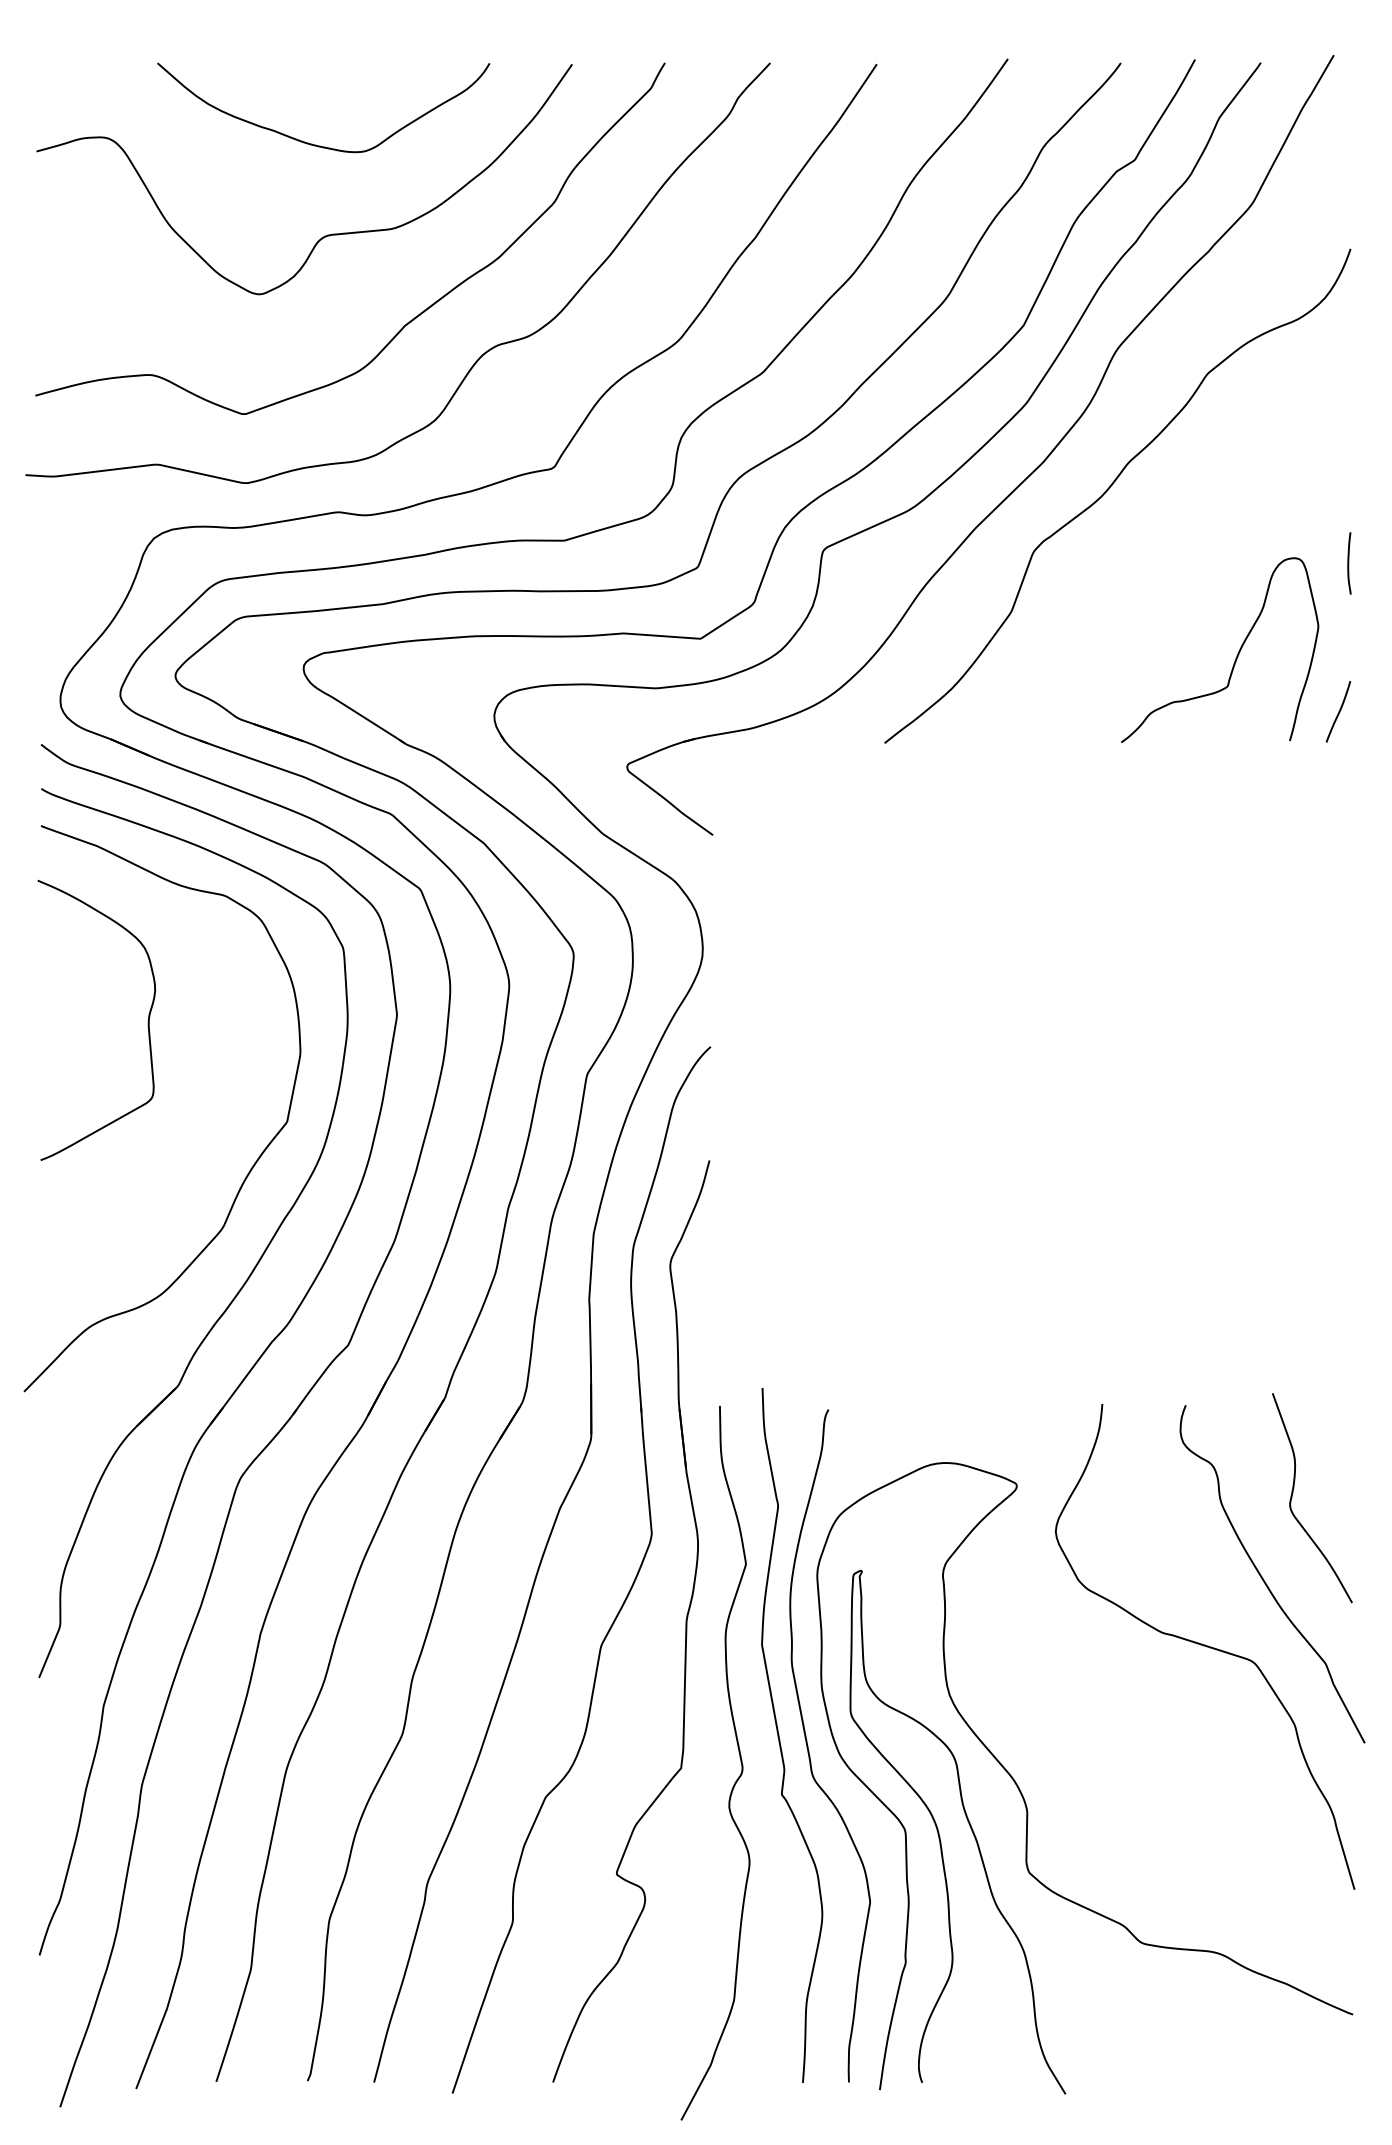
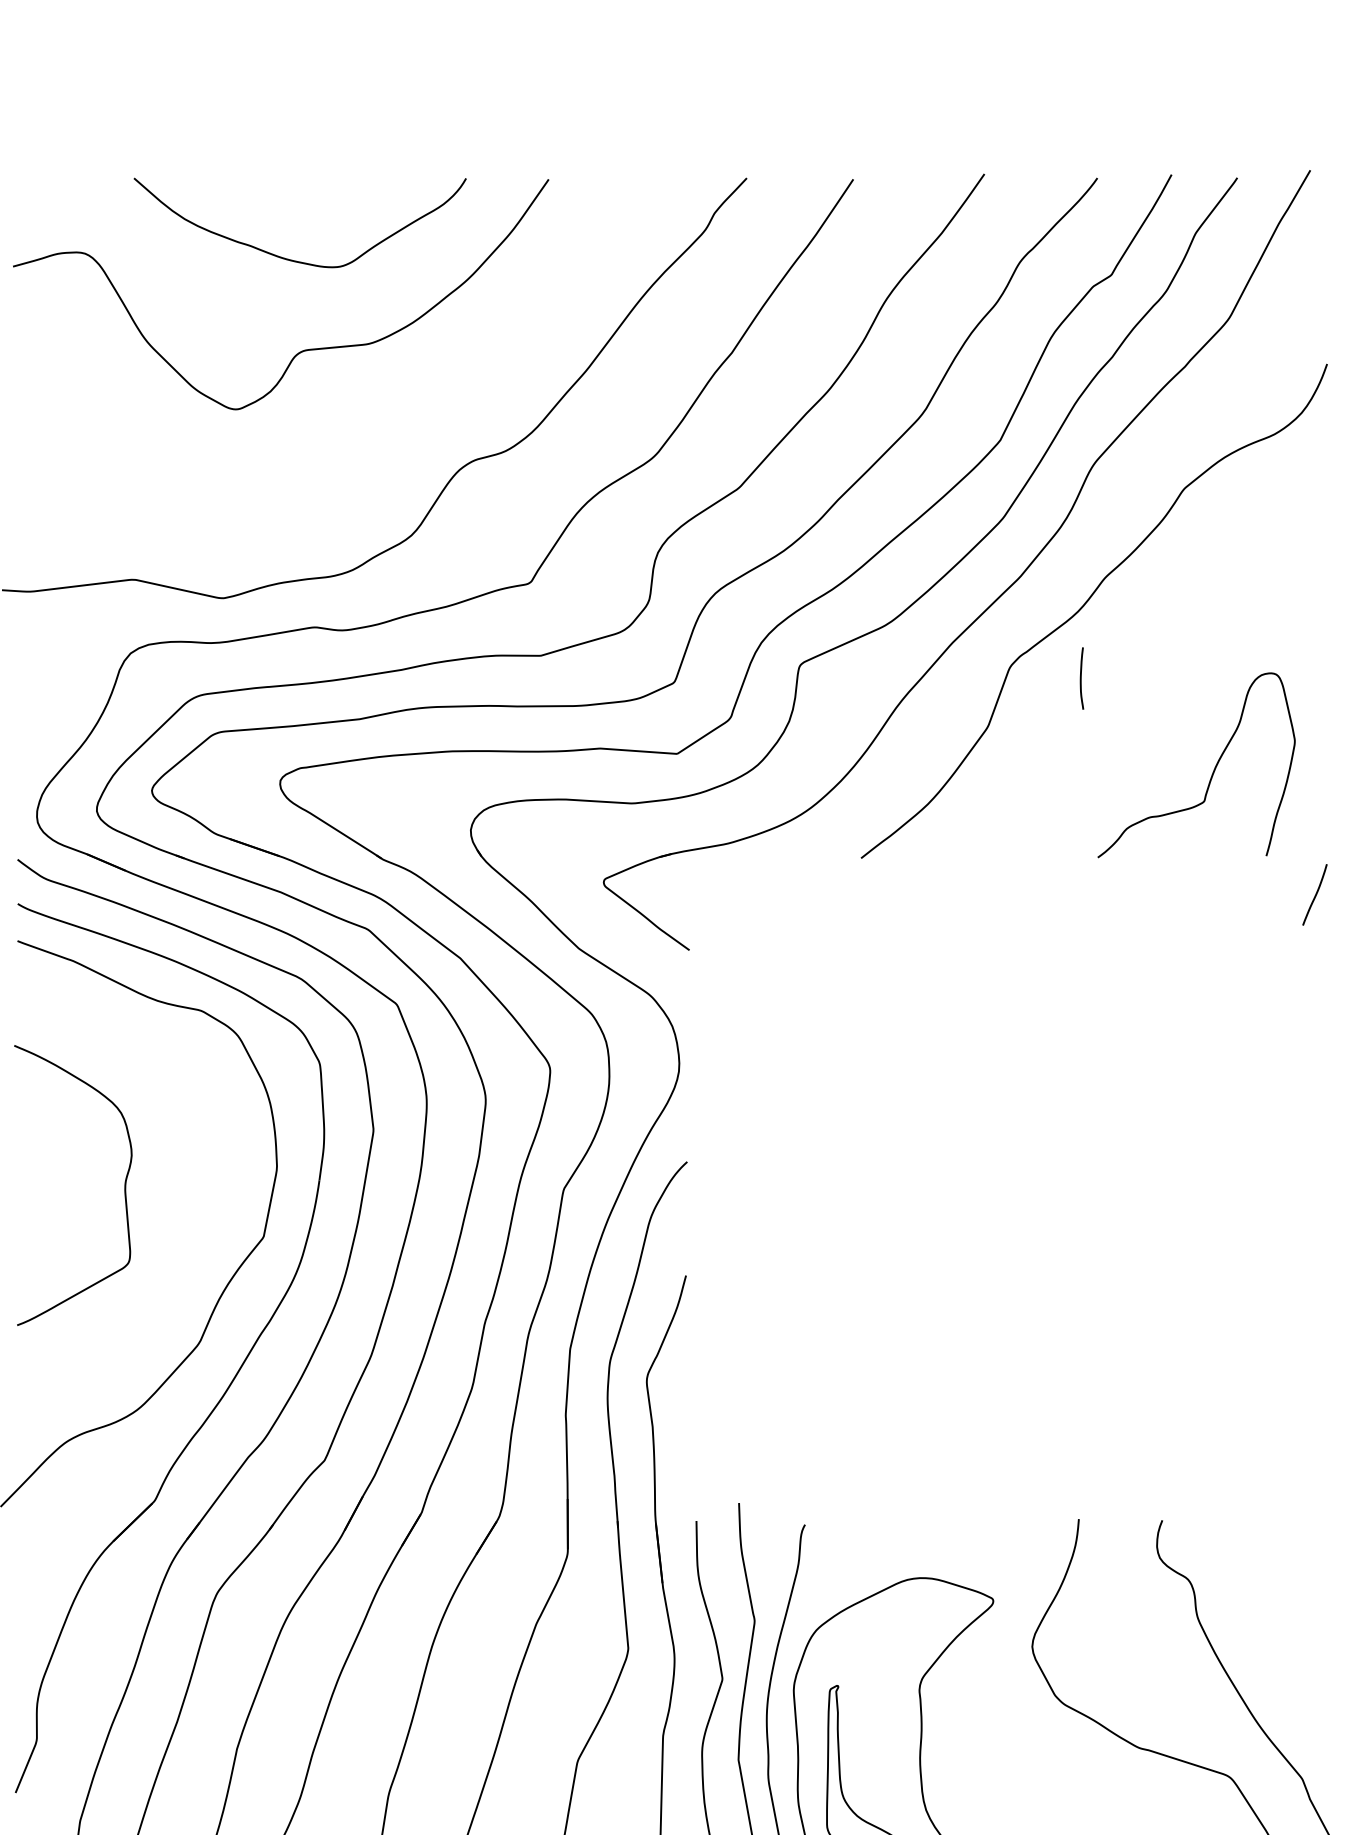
curve: (411, 319) -> (388, 434), removed
curve: (1349, 563) -> (1082, 678), moved
curve: (1338, 711) -> (1315, 894), moved
curve: (147, 1020) -> (124, 1185), moved
curve: (1293, 1493) -> (1270, 1608), removed

